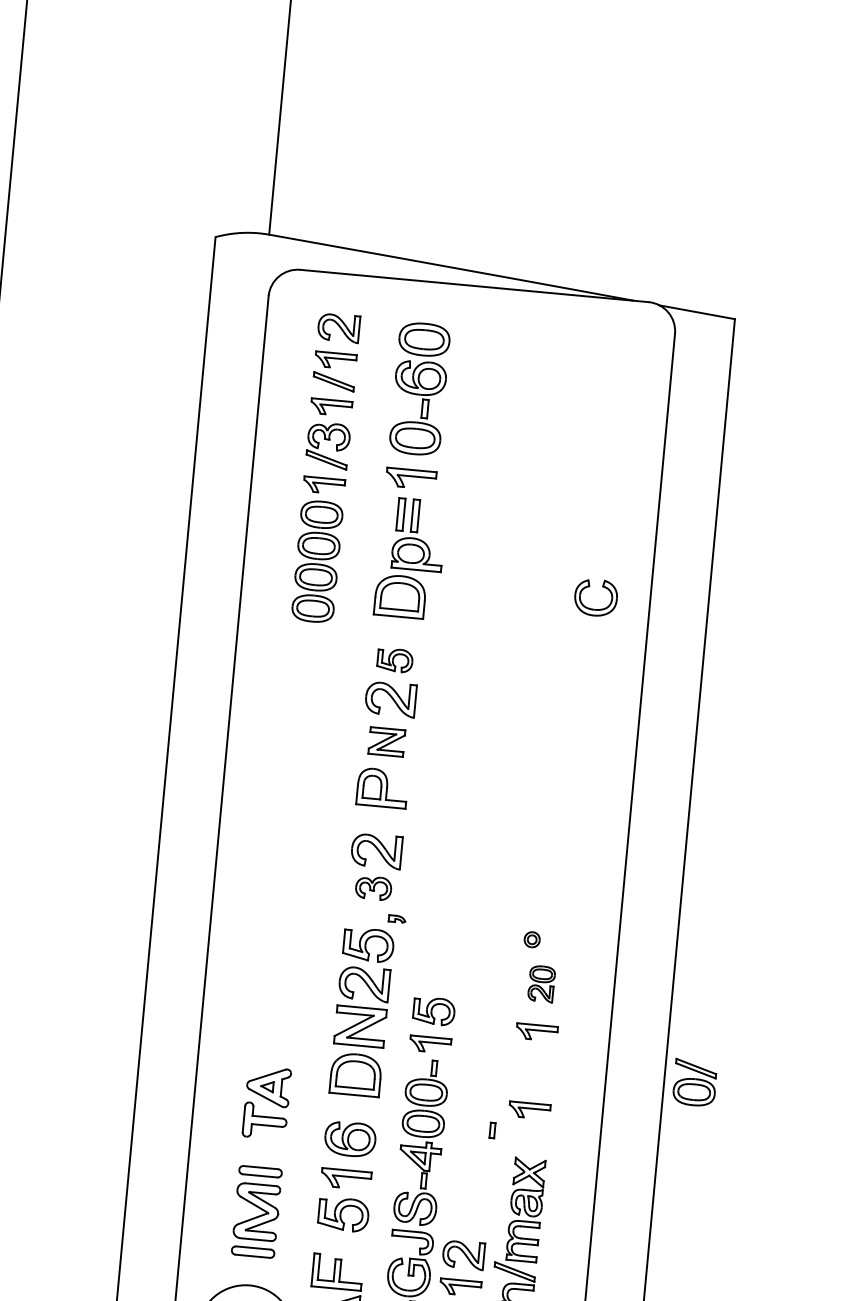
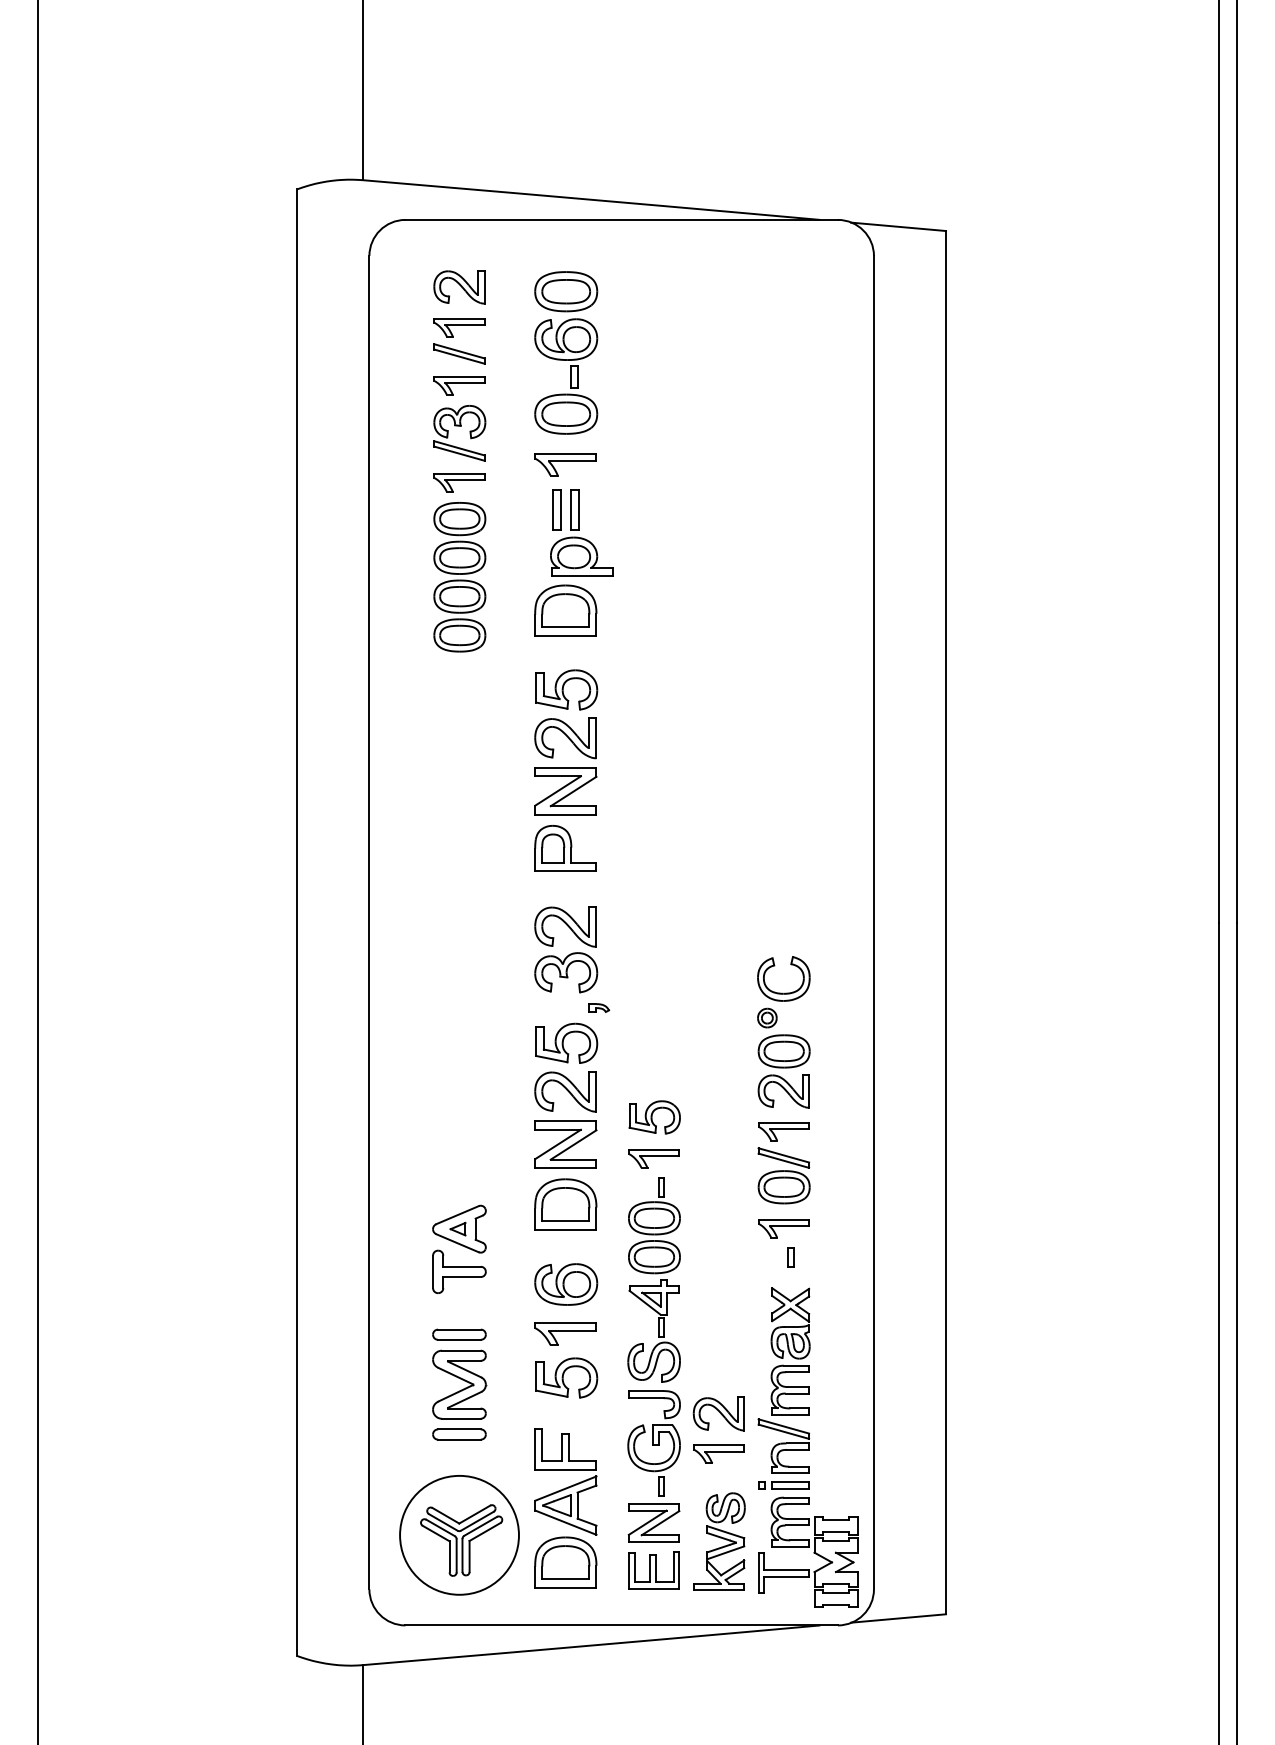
part: (593, 608) -> (782, 992), moved
part: (394, 660) -> (566, 689), size x1.43
part: (386, 742) -> (565, 791), size x1.43
part: (373, 888) -> (566, 972), size x1.43
part: (541, 983) -> (783, 1071), size x1.67
part: (694, 1082) -> (783, 1175), moved
part: (491, 1130) -> (790, 1257), moved

